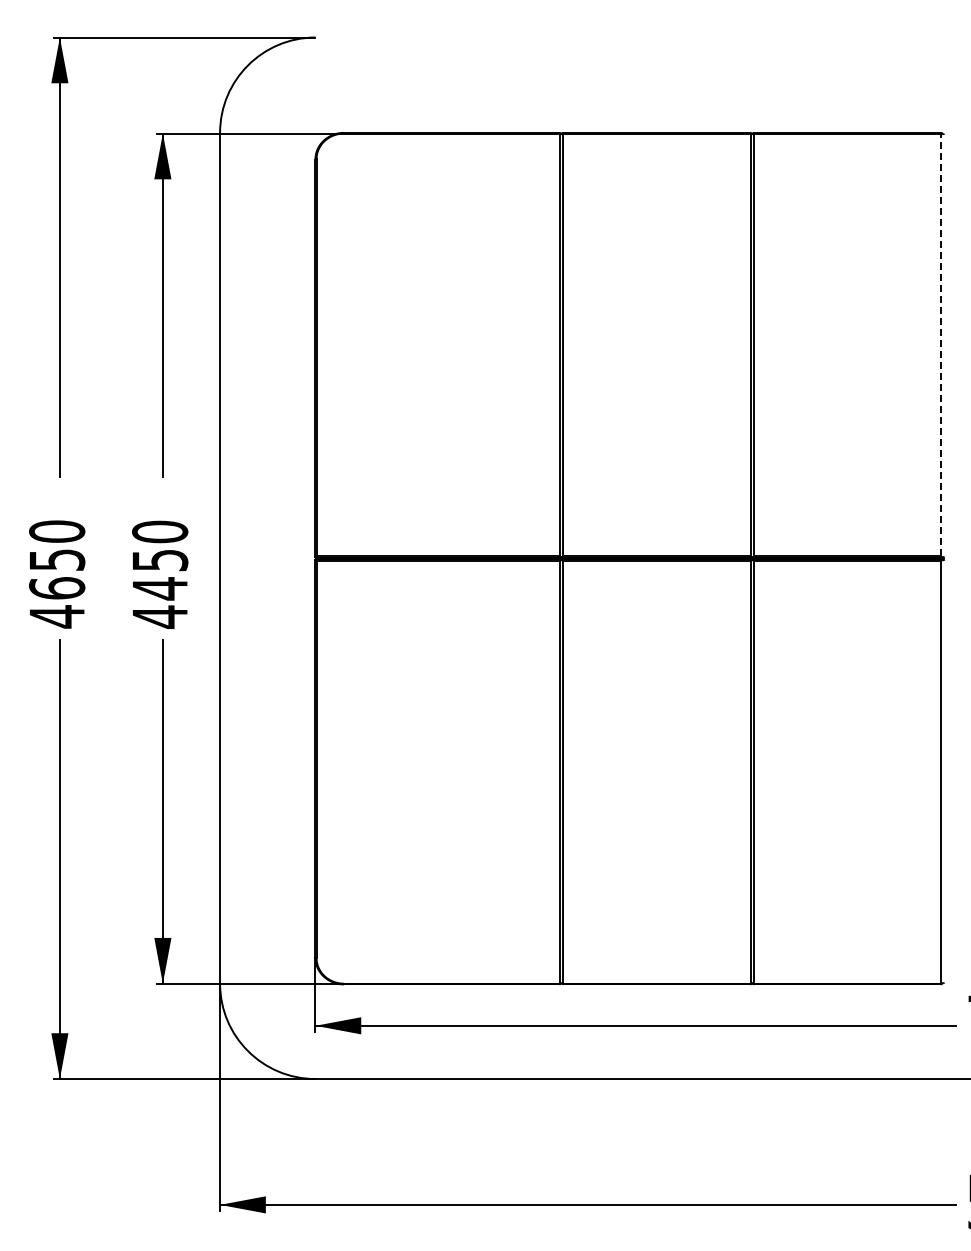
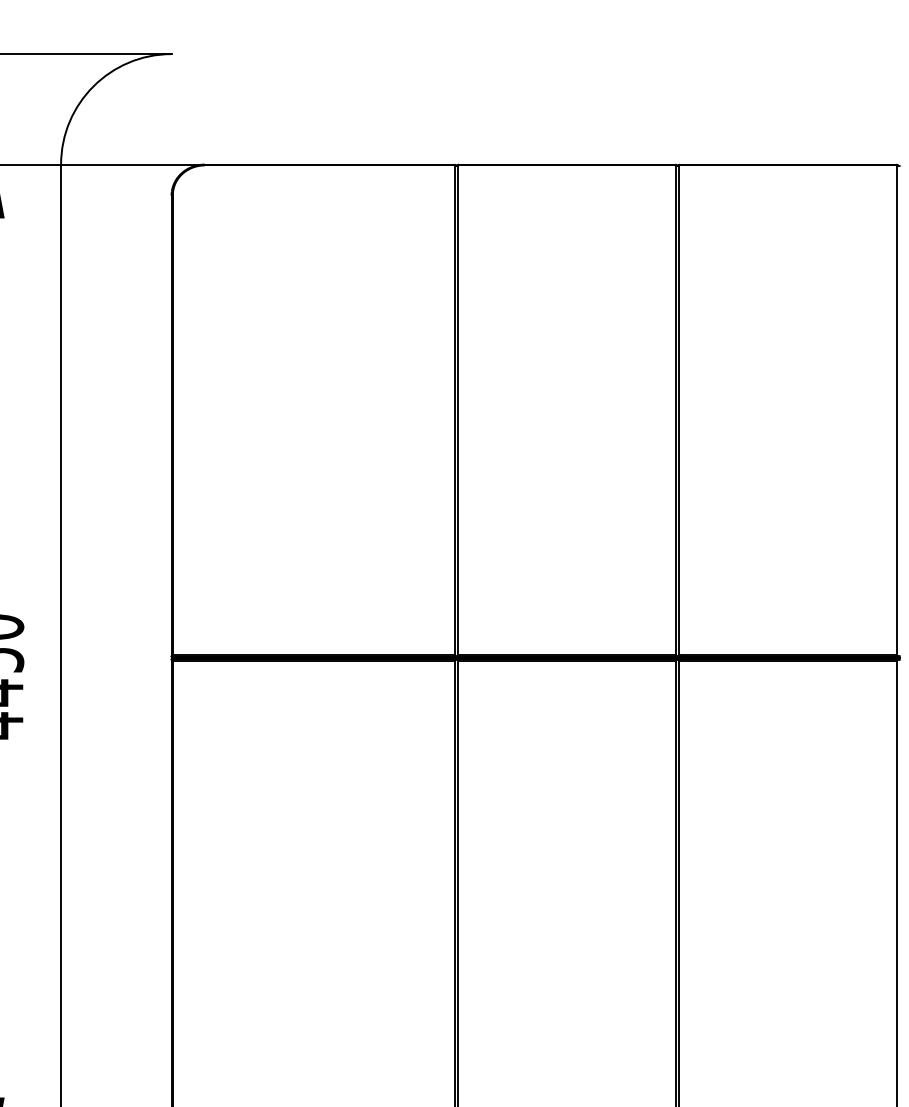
line: (941, 344) -> (897, 409), dashed -> solid

